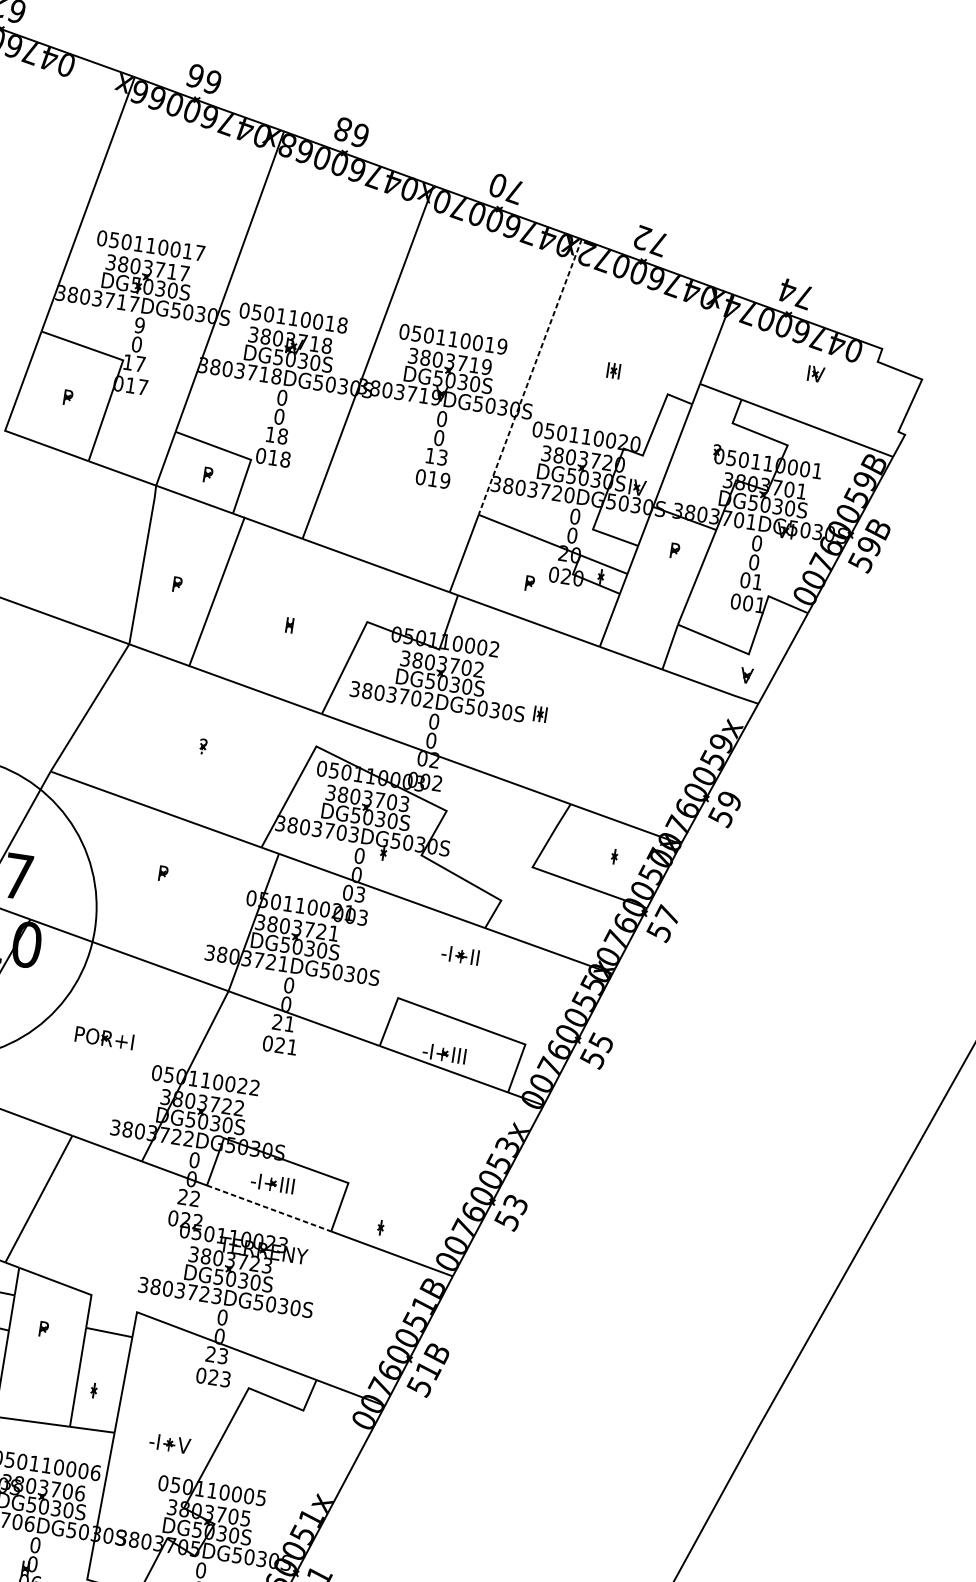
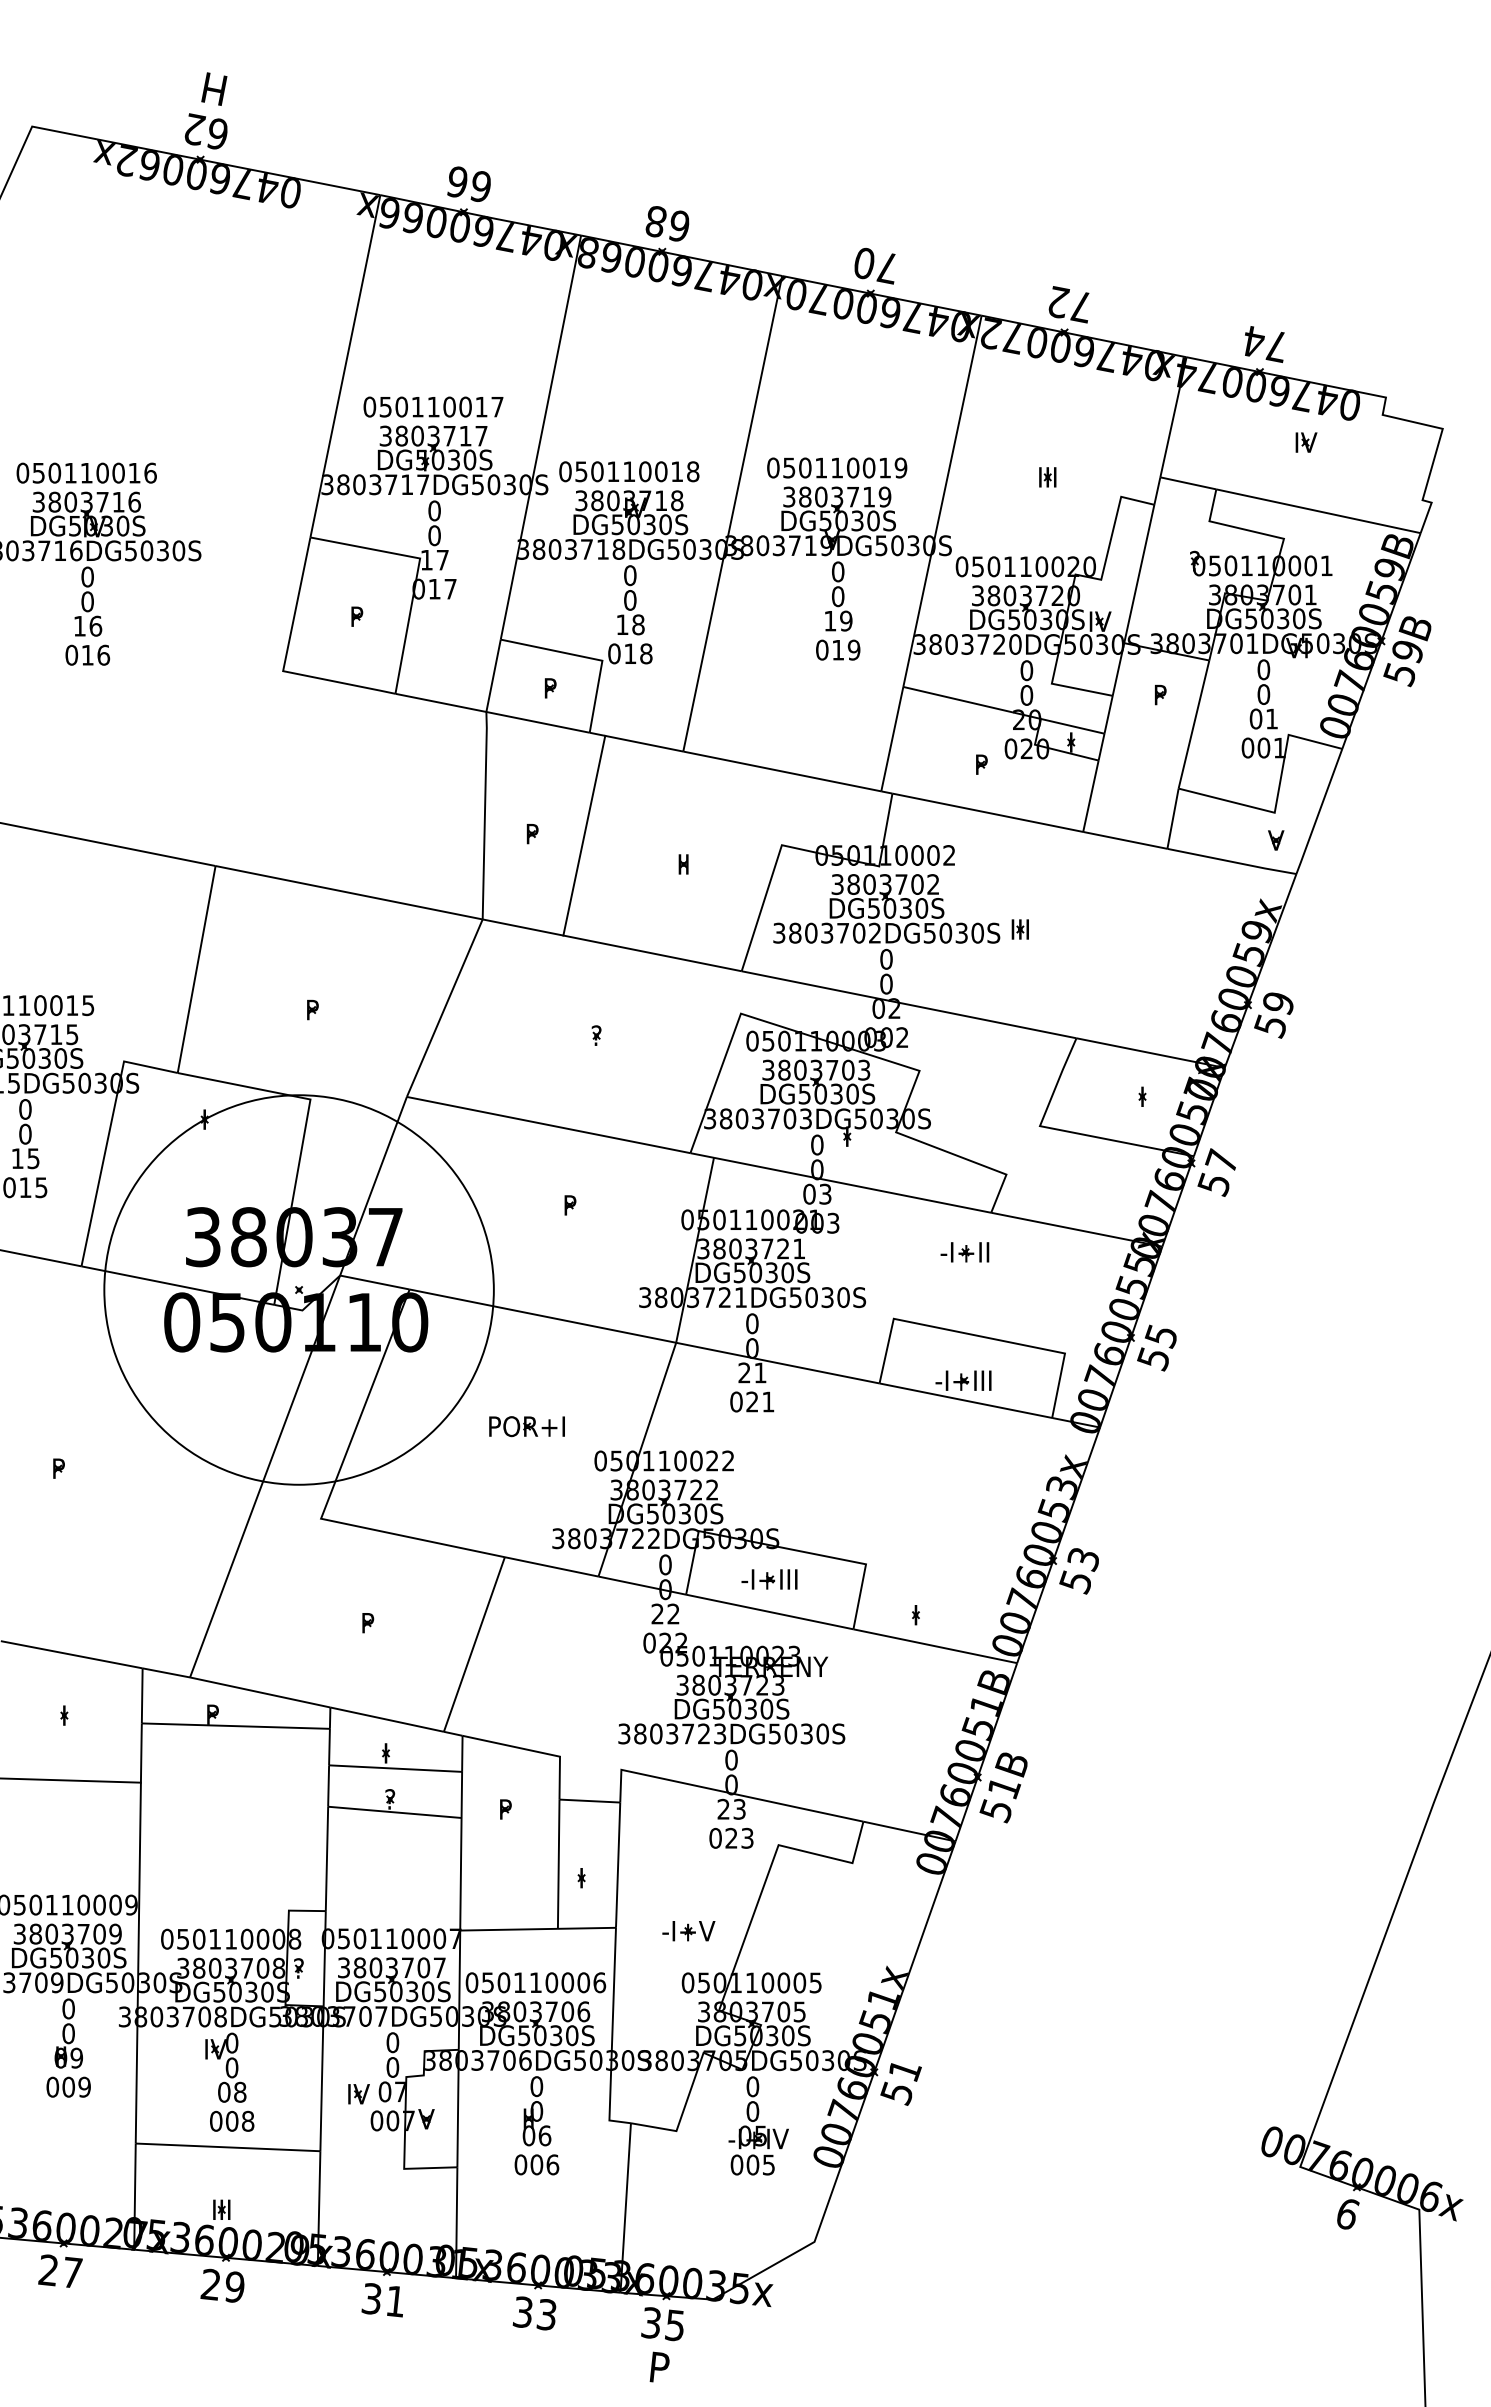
text: (139, 325) -> (434, 510), 9 -> 0
line: (530, 377) -> (942, 501), dashed -> solid
text: (442, 457) -> (846, 620), 13 -> 19
line: (269, 1208) -> (770, 1612), dashed -> solid

